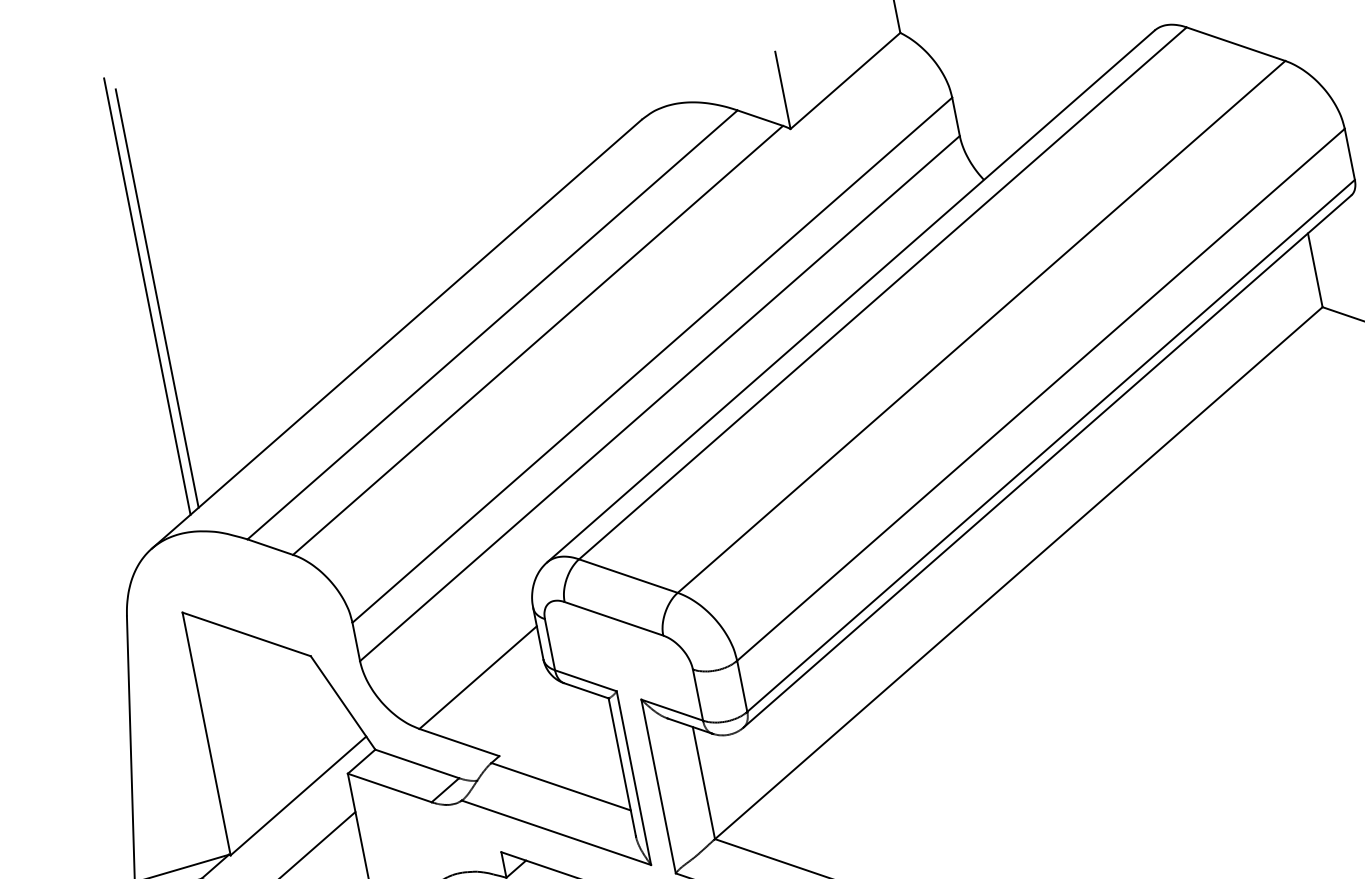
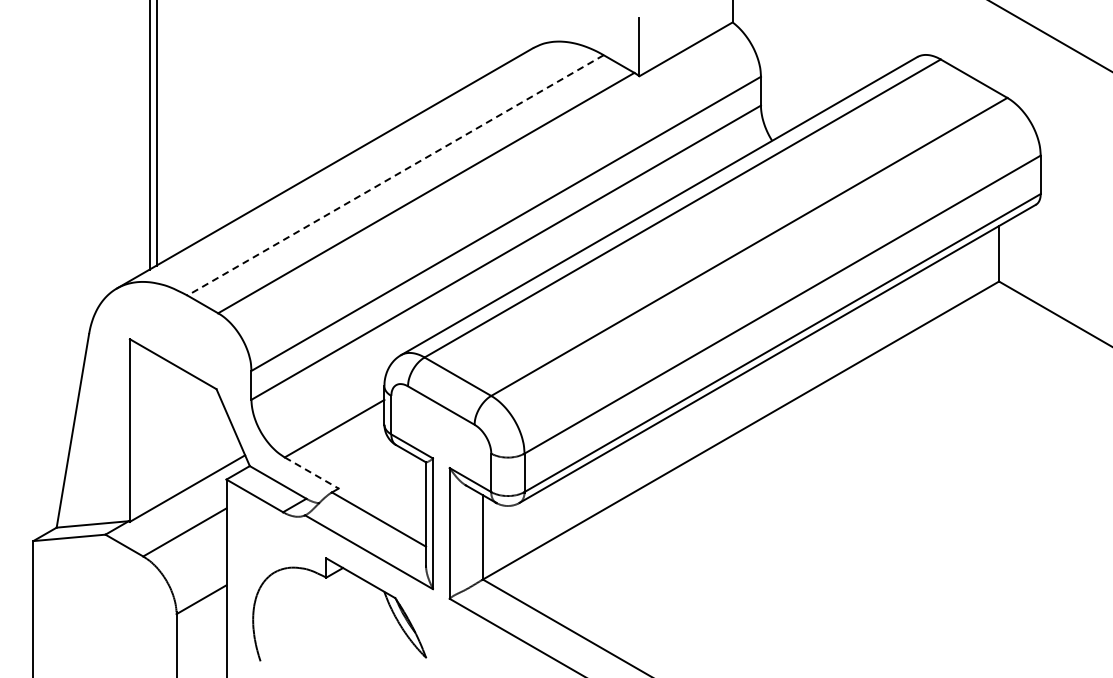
line: (492, 325) -> (395, 175), solid -> dashed
line: (460, 743) -> (312, 473), solid -> dashed

